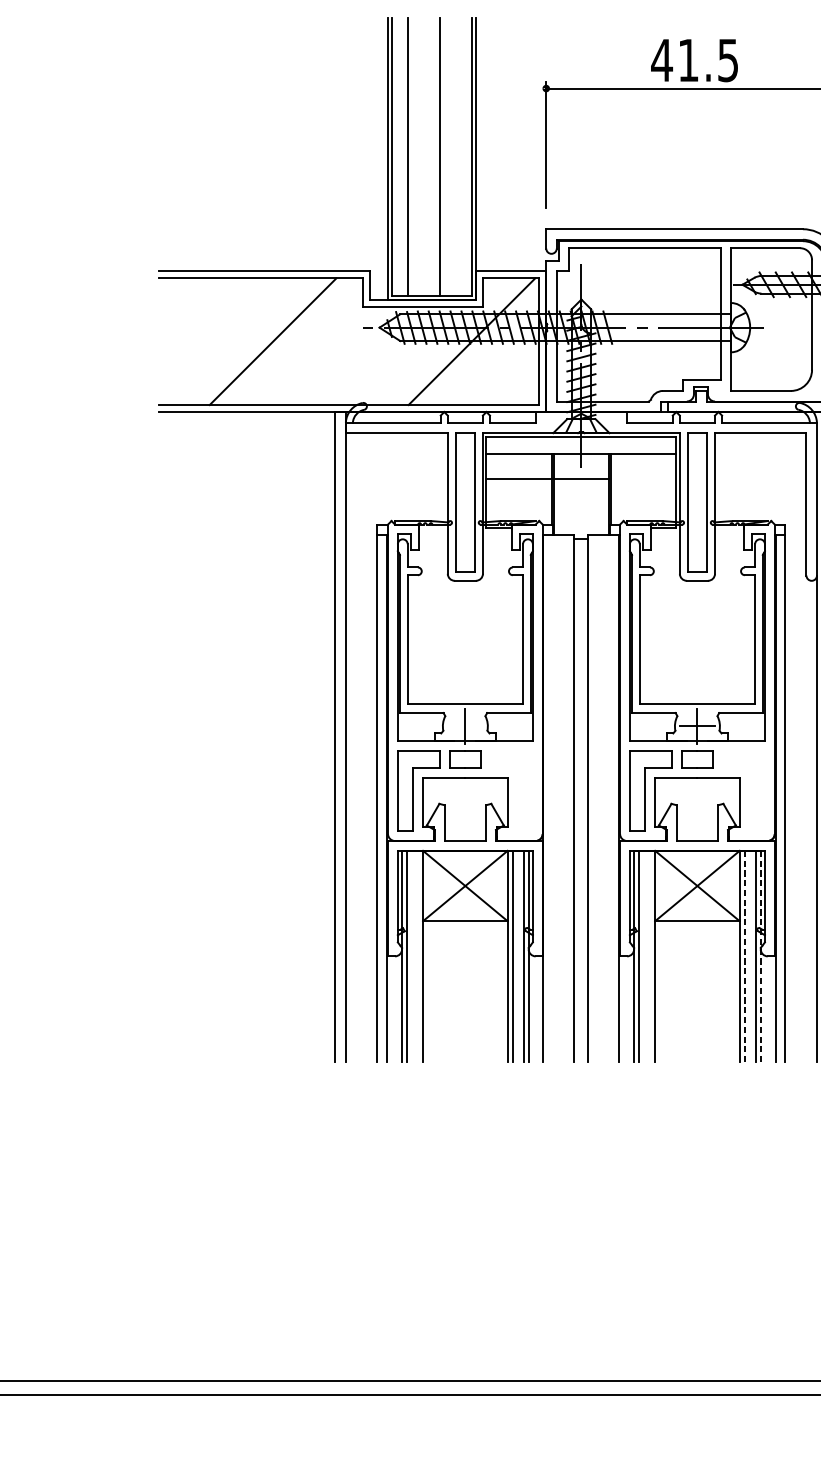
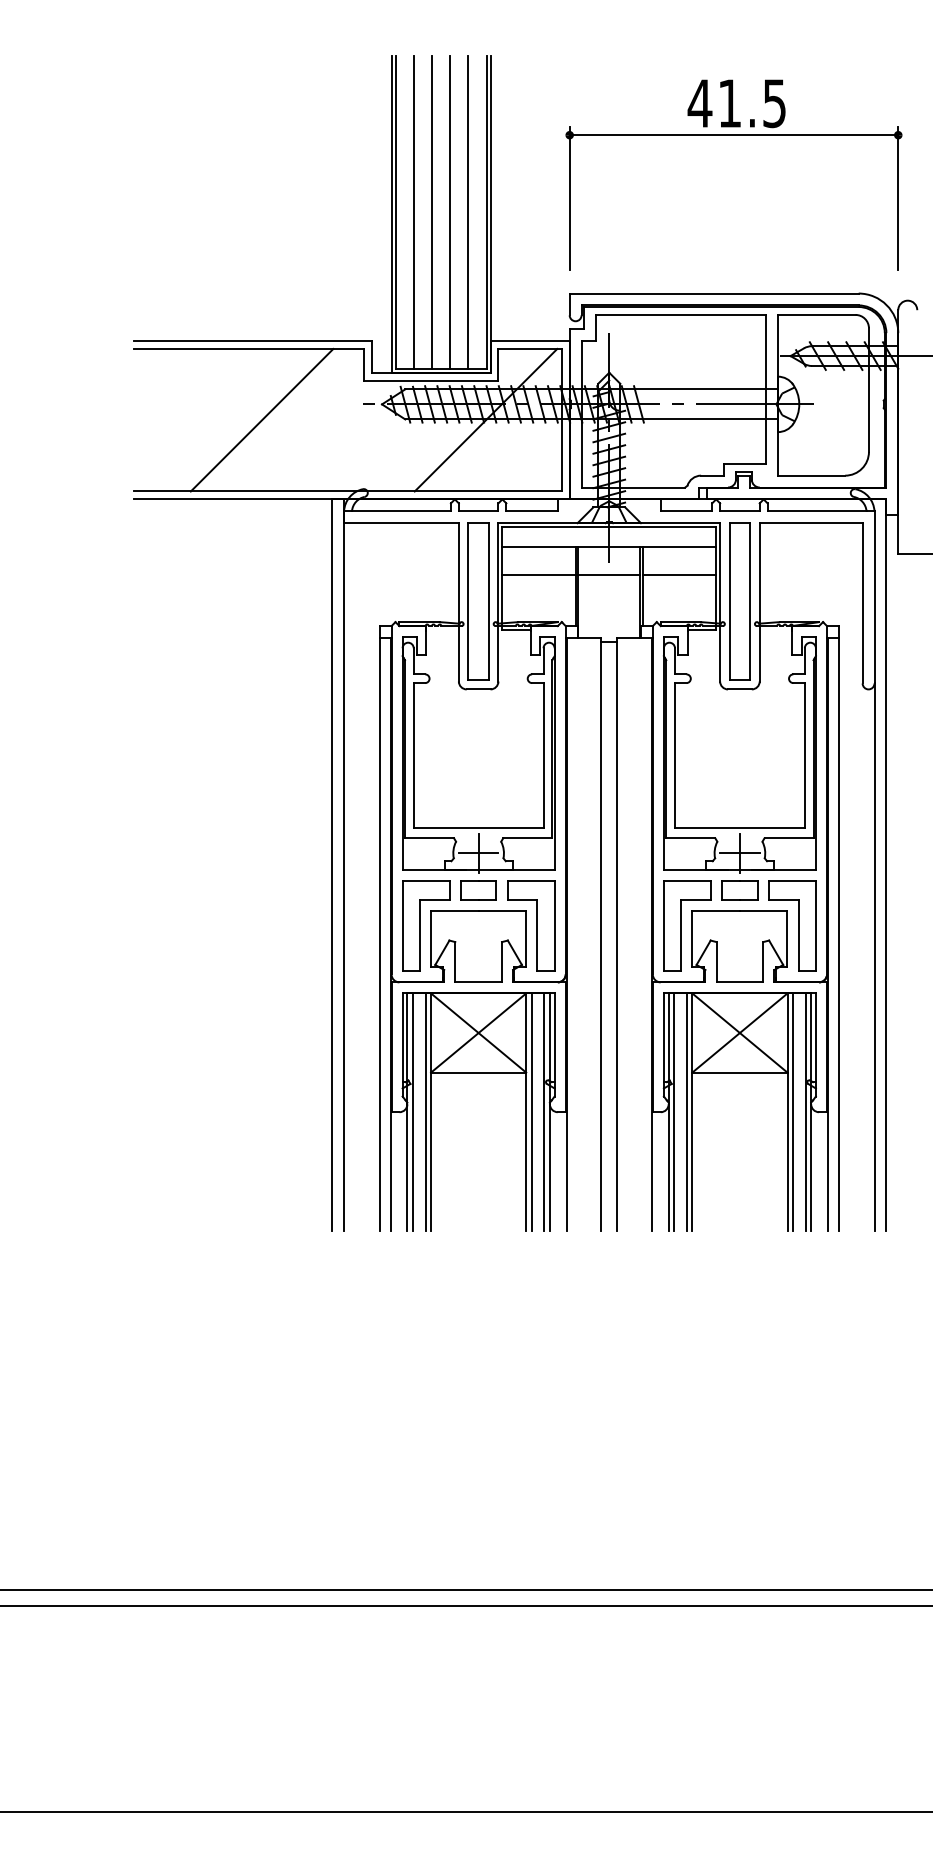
line: (423, 157) -> (431, 212), added
line: (456, 157) -> (468, 212), added
line: (643, 478) -> (679, 574), added
line: (465, 726) -> (478, 853), added
part: (512, 790) -> (531, 925), added
part: (744, 790) -> (792, 925), added
line: (418, 955) -> (425, 1111), added
line: (649, 955) -> (686, 1111), added
line: (745, 956) -> (793, 1112), dashed -> solid
line: (761, 956) -> (811, 1112), dashed -> solid

